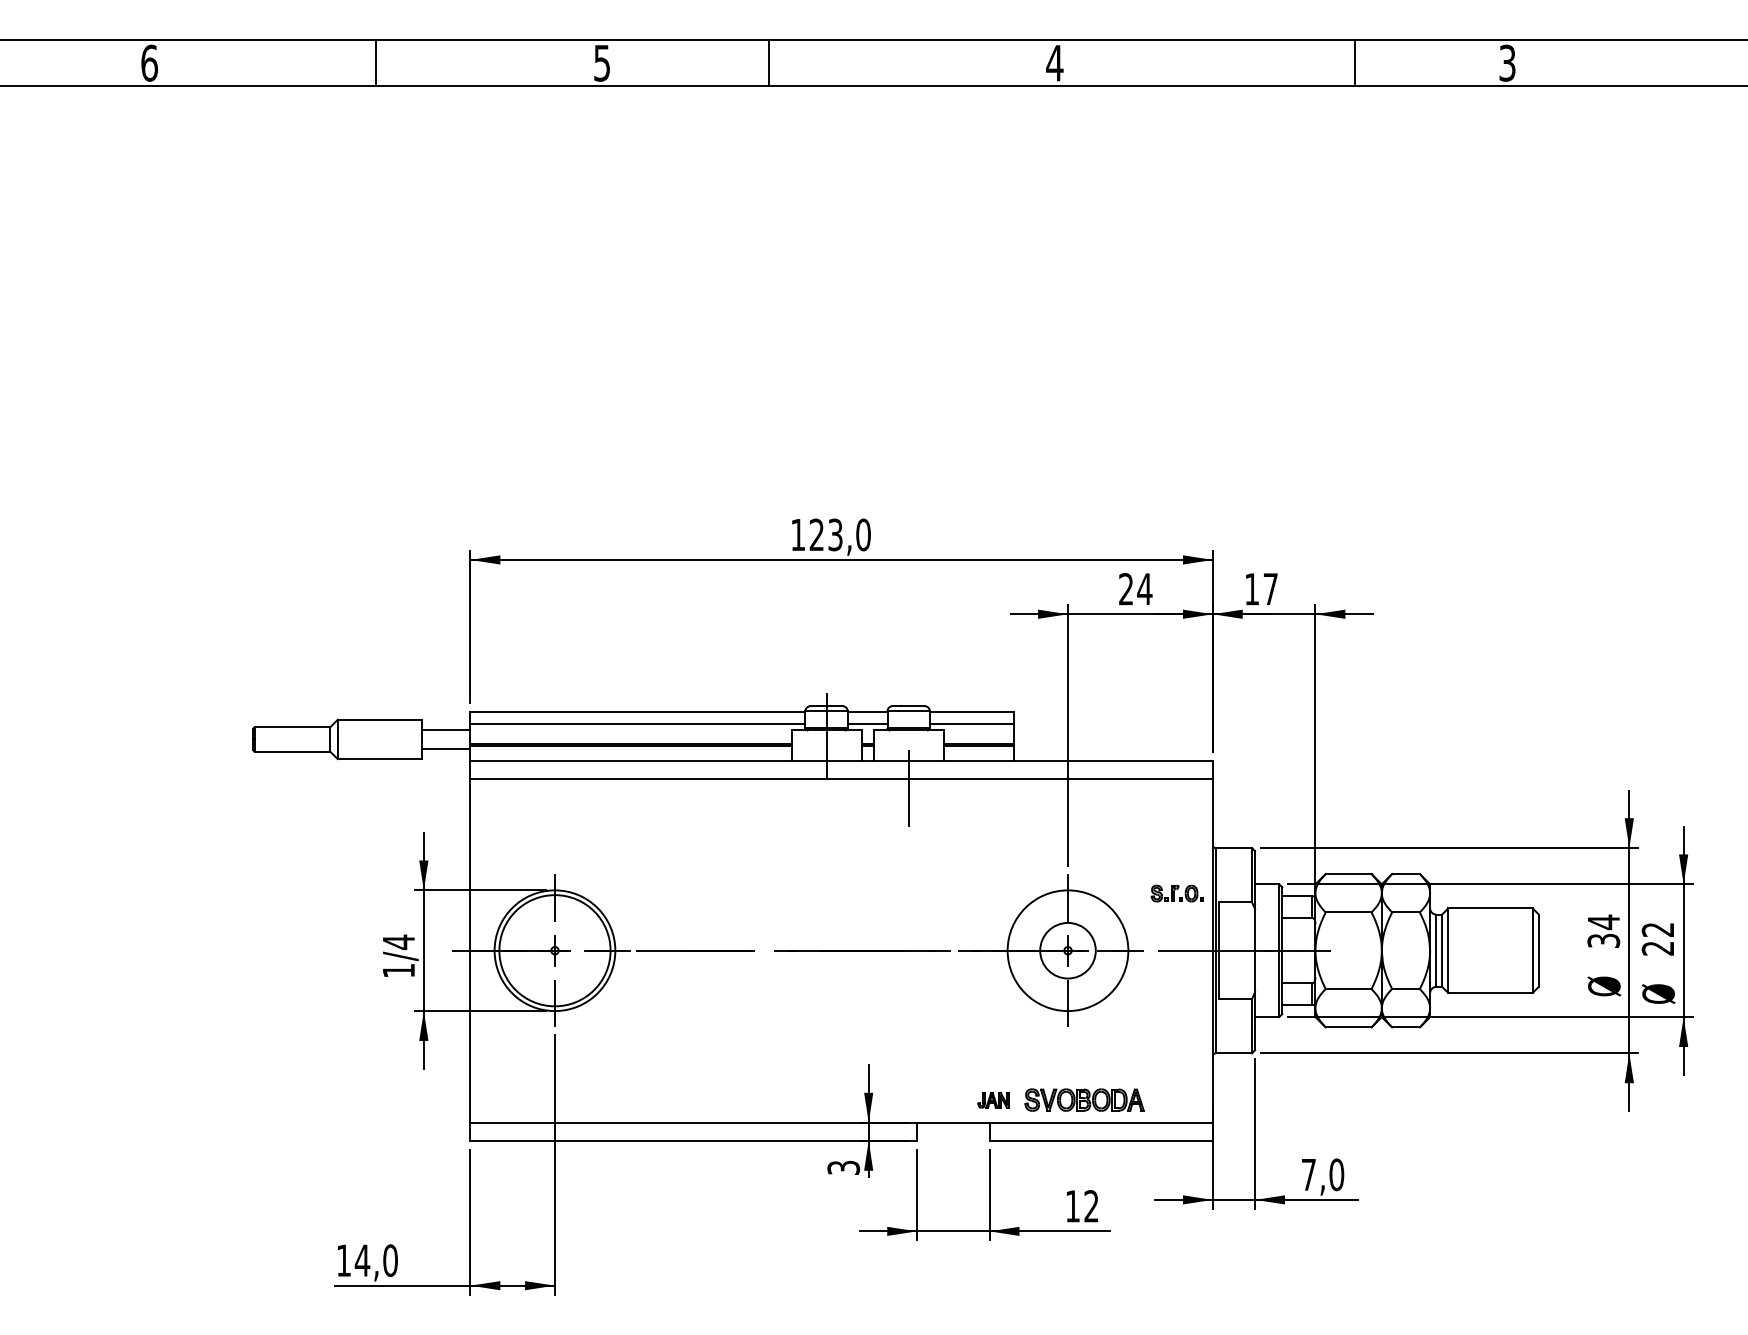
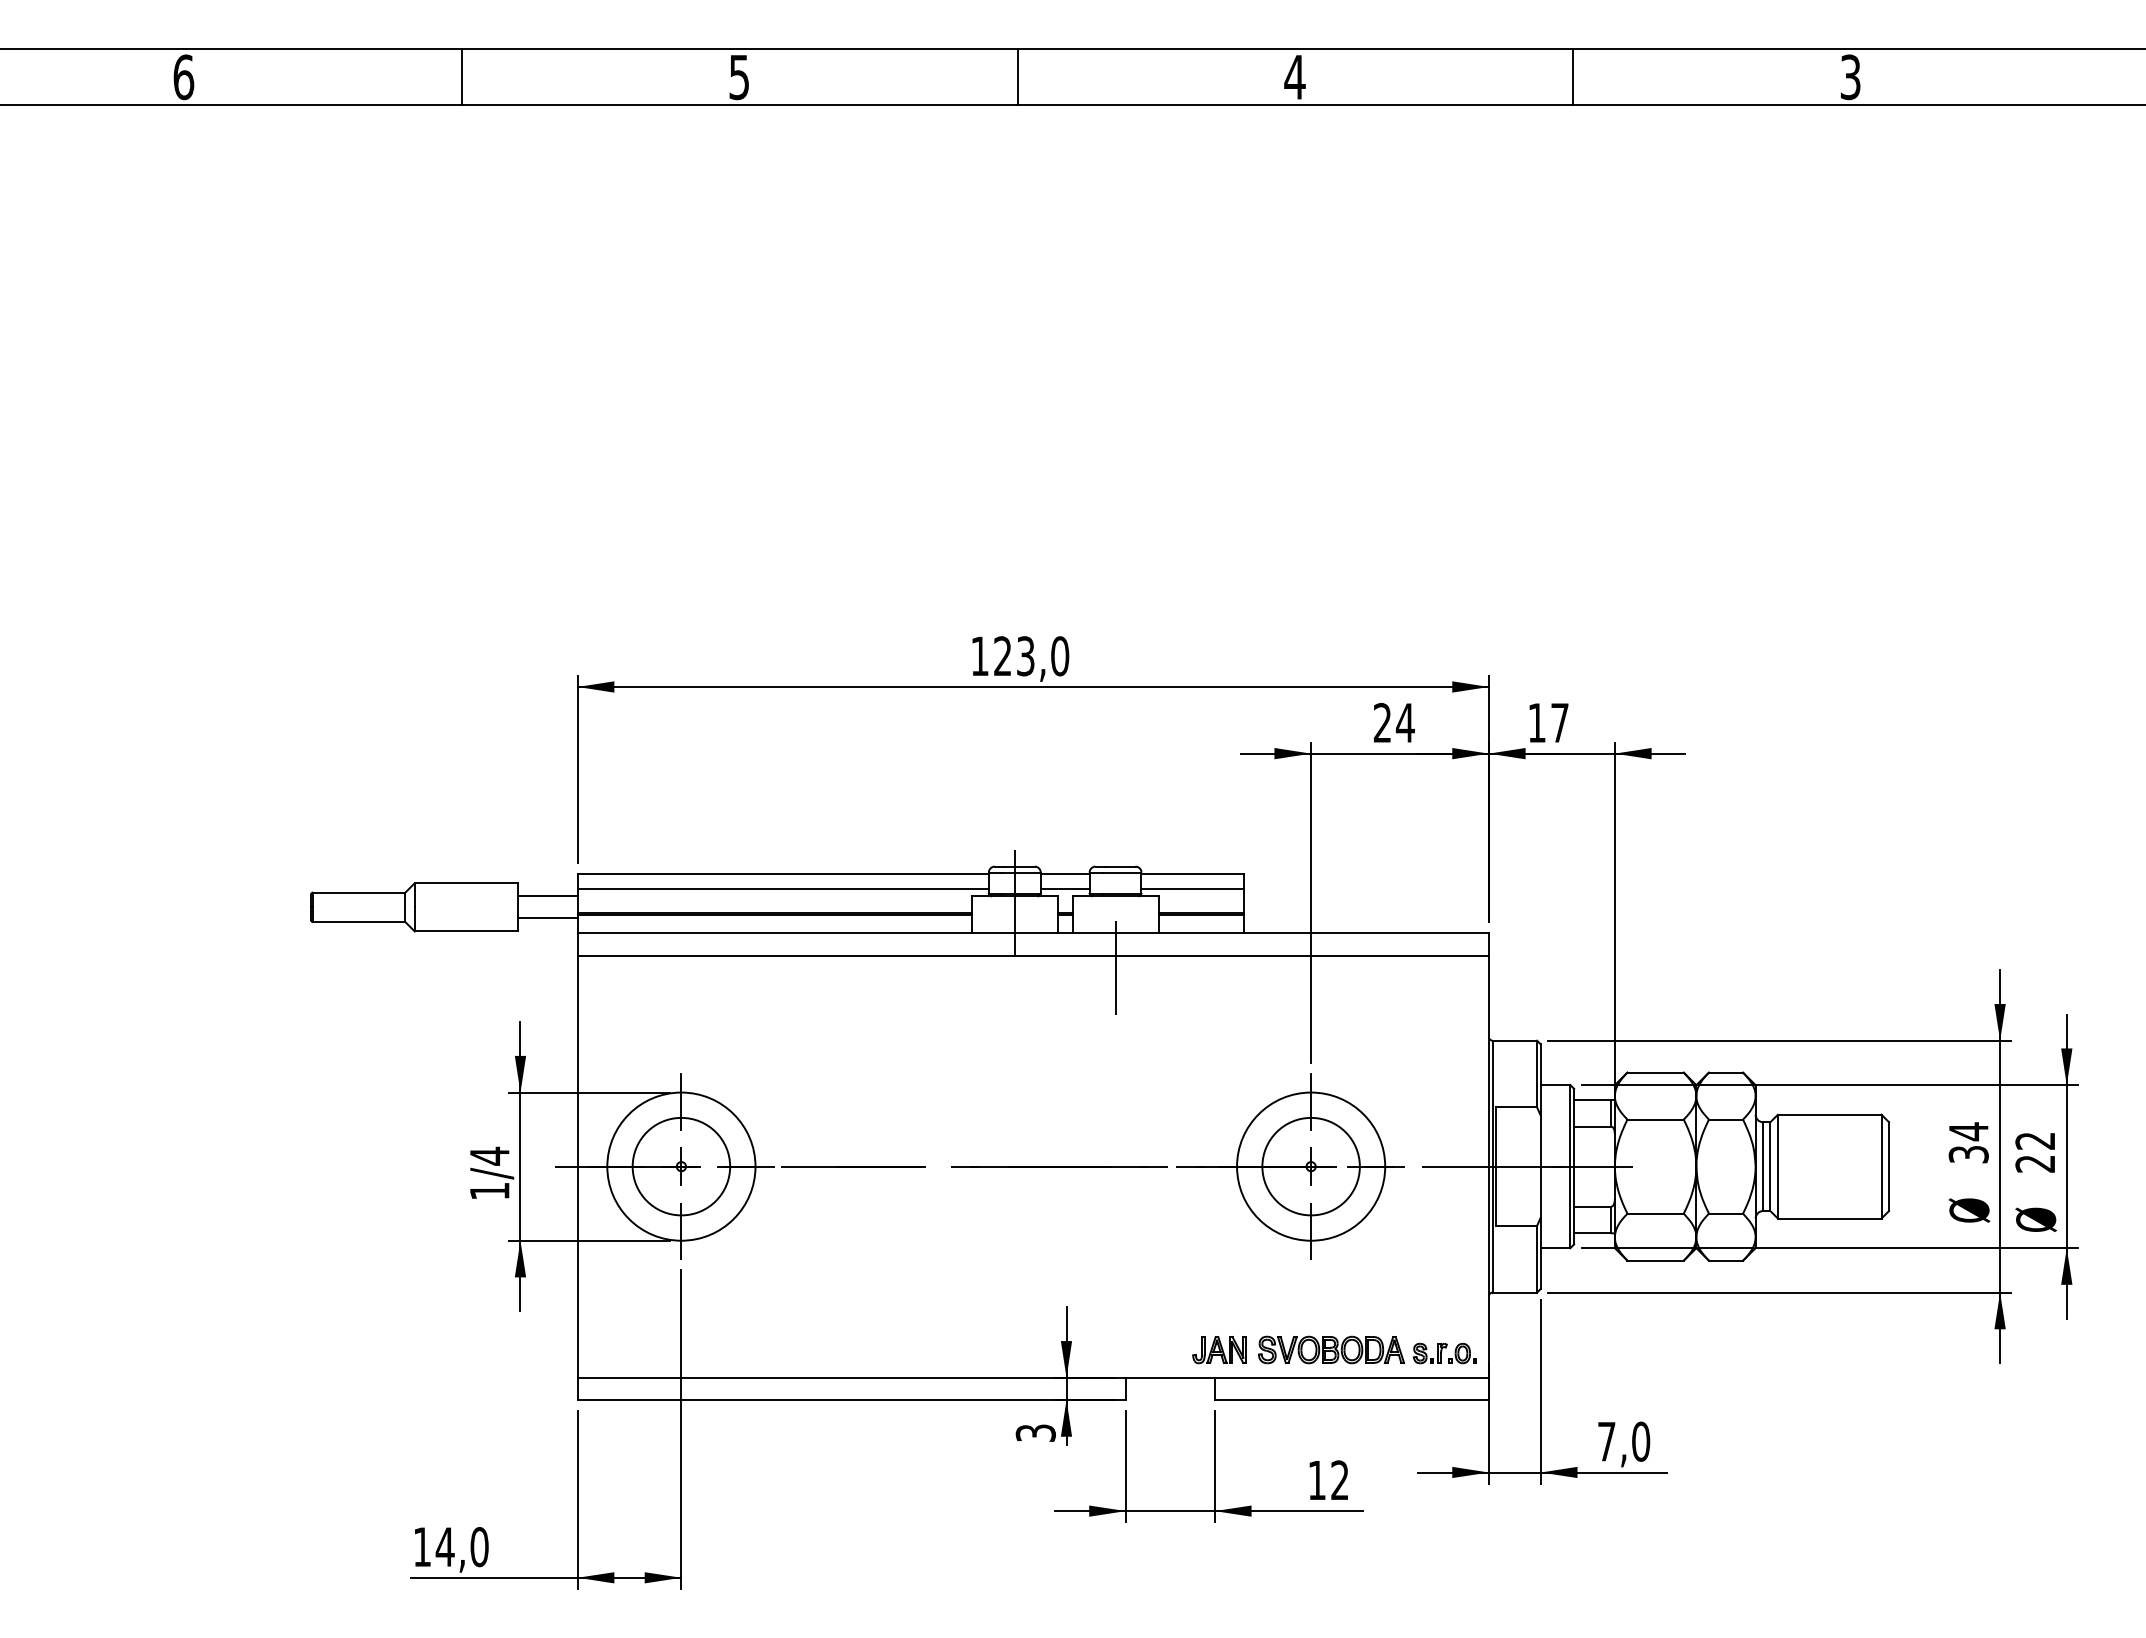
line: (768, 62) -> (1017, 76), moved
line: (1355, 62) -> (1573, 76), moved
part: (1176, 893) -> (1444, 1353), moved
circle: (555, 950) -> (681, 1166), size x0.71
circle: (1067, 950) -> (1310, 1166), size x1.43
part: (993, 1100) -> (1219, 1350), size x1.43

